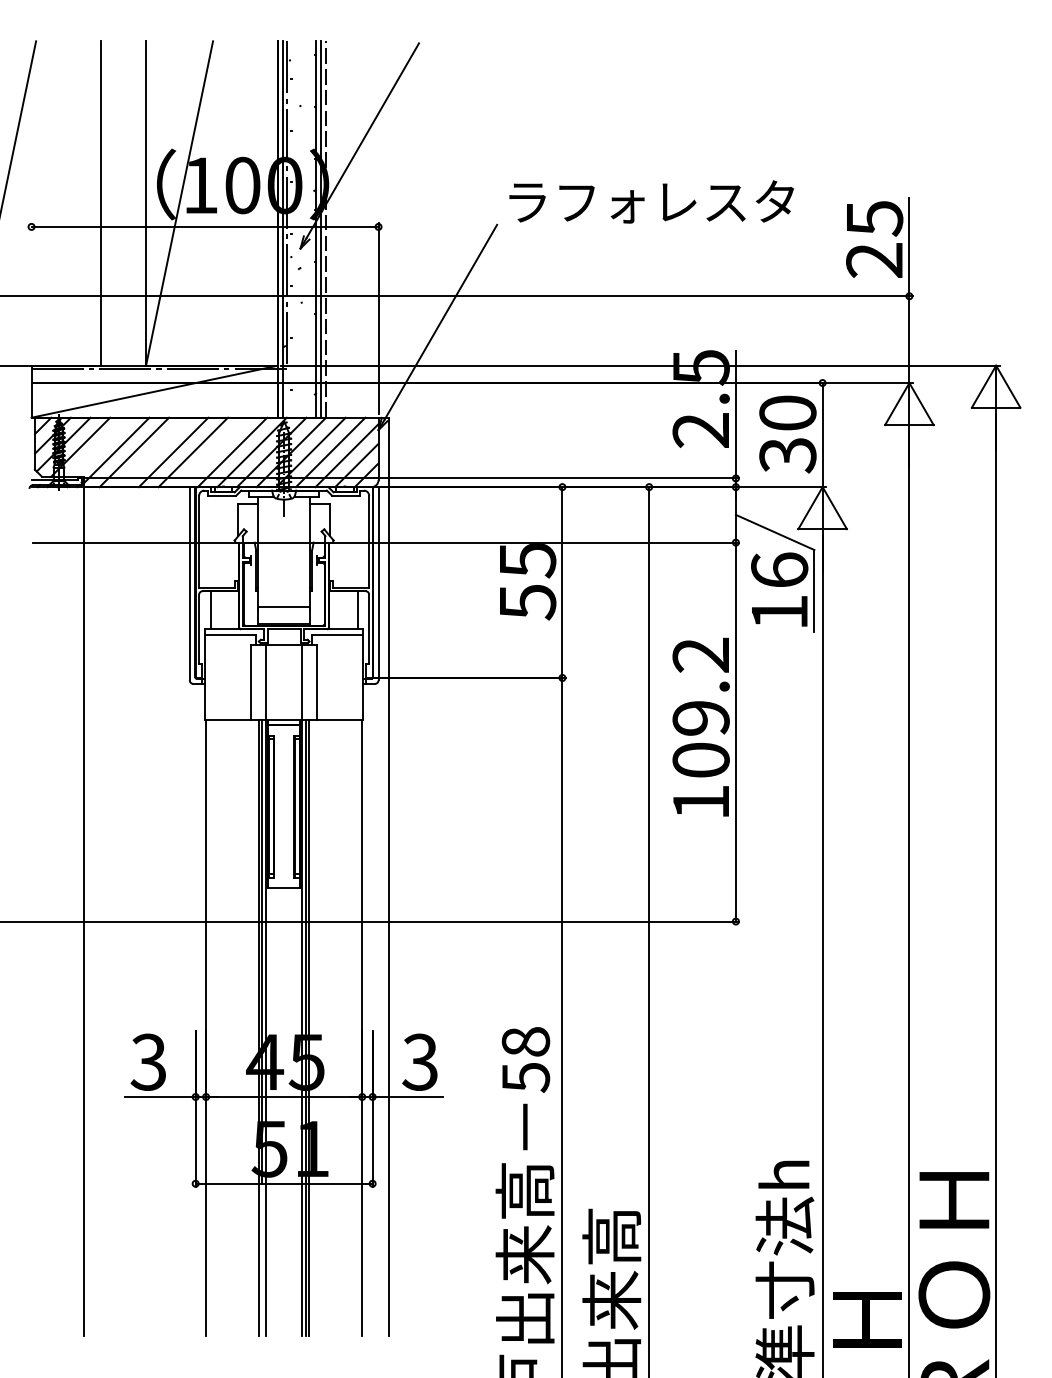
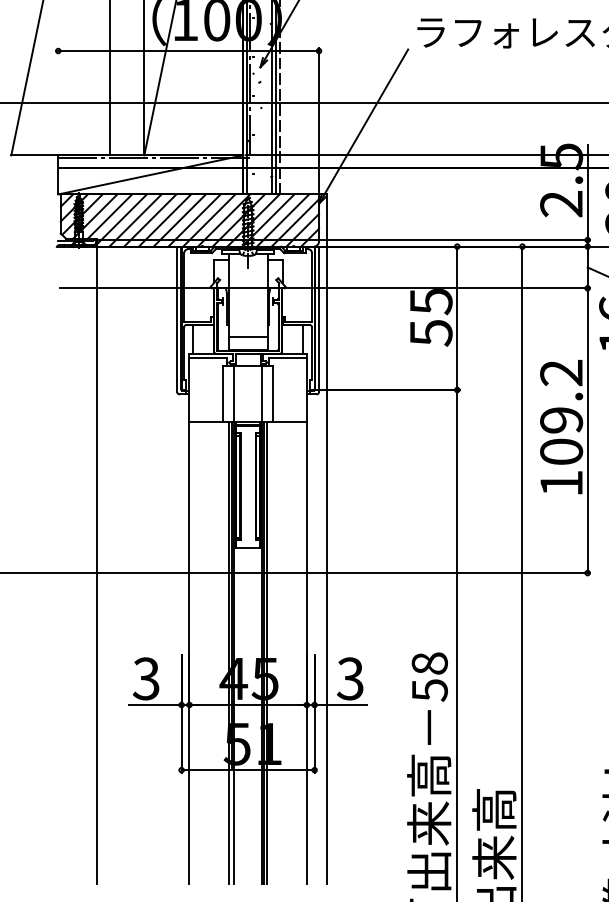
line: (99, 446) -> (109, 216), added
line: (153, 452) -> (149, 220), added
line: (212, 452) -> (194, 220), added

